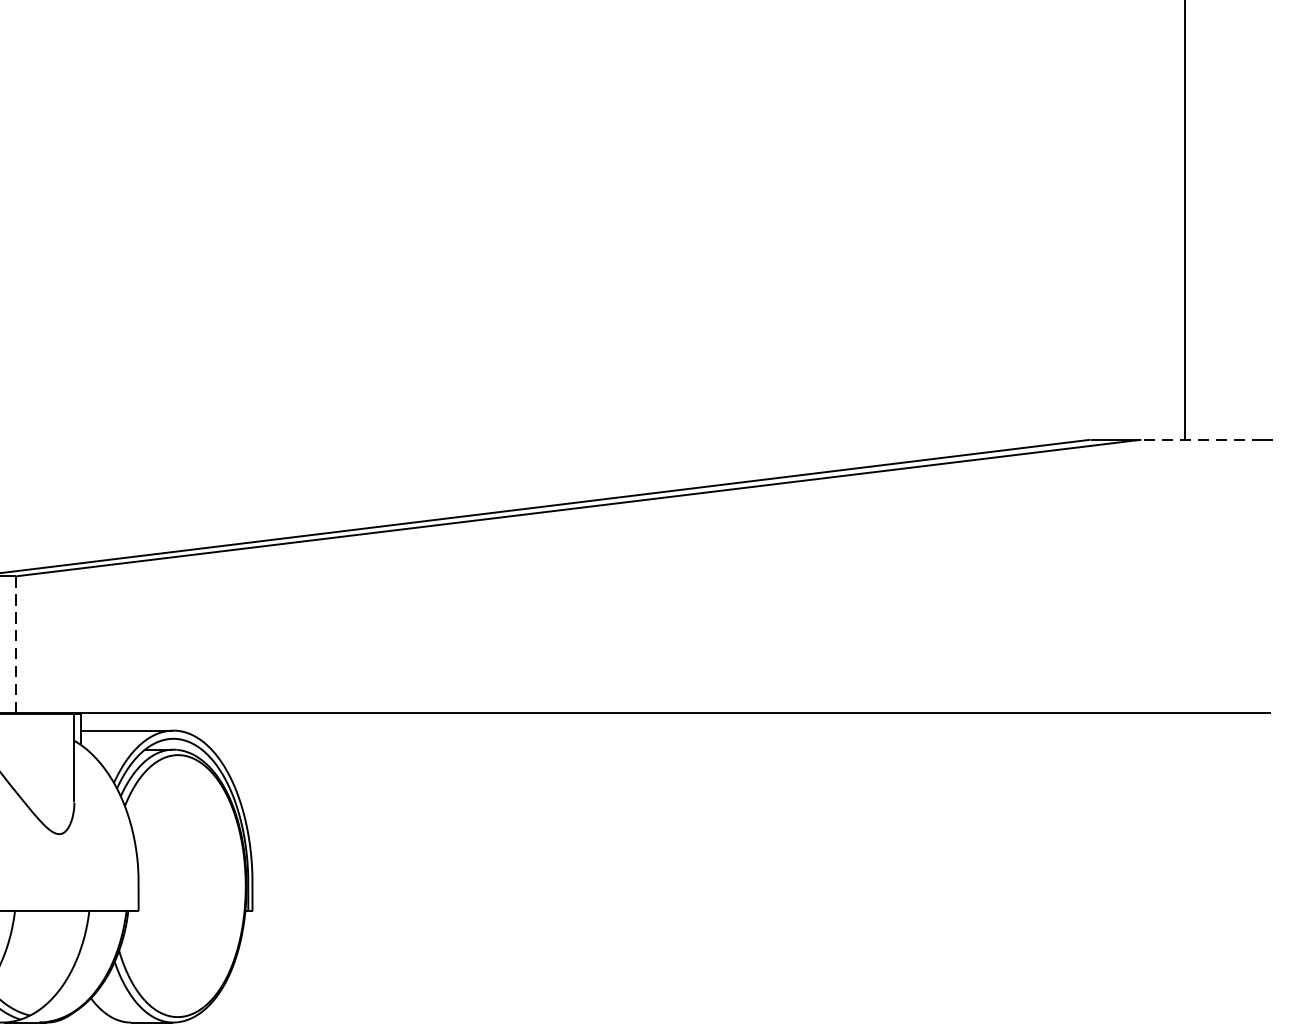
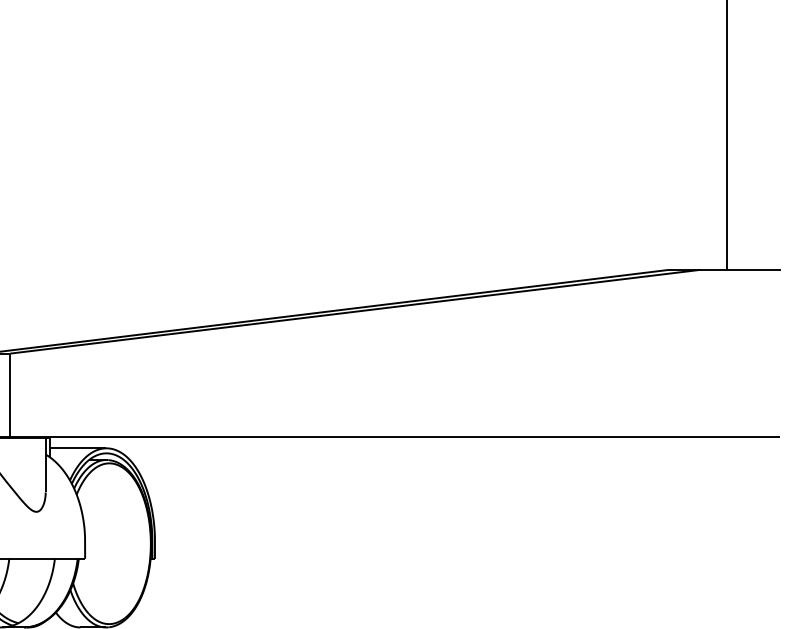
line: (1201, 439) -> (737, 269), dashed -> solid
line: (17, 644) -> (10, 395), dashed -> solid

